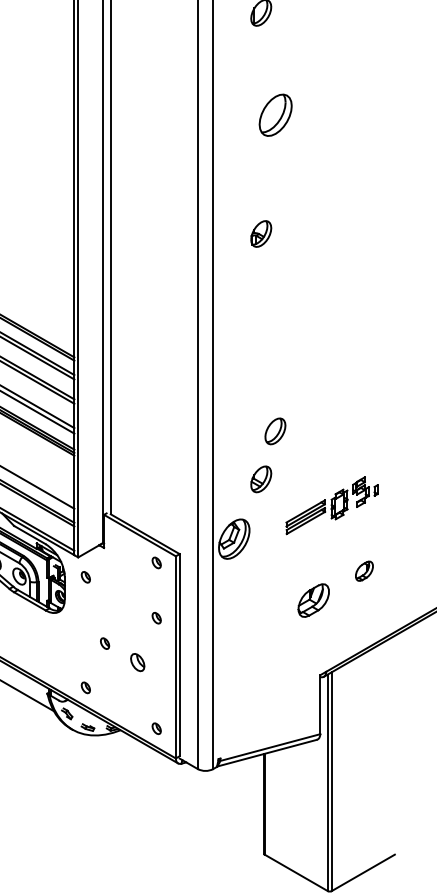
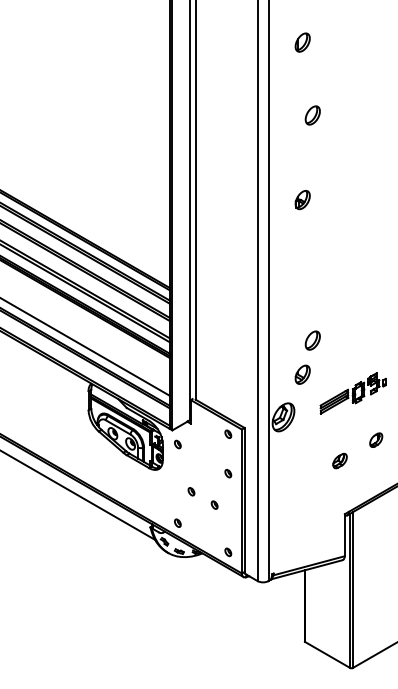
part: (274, 115) -> (312, 115), size x0.62
part: (312, 599) -> (339, 460), size x0.62
part: (137, 661) -> (214, 504), size x0.62

